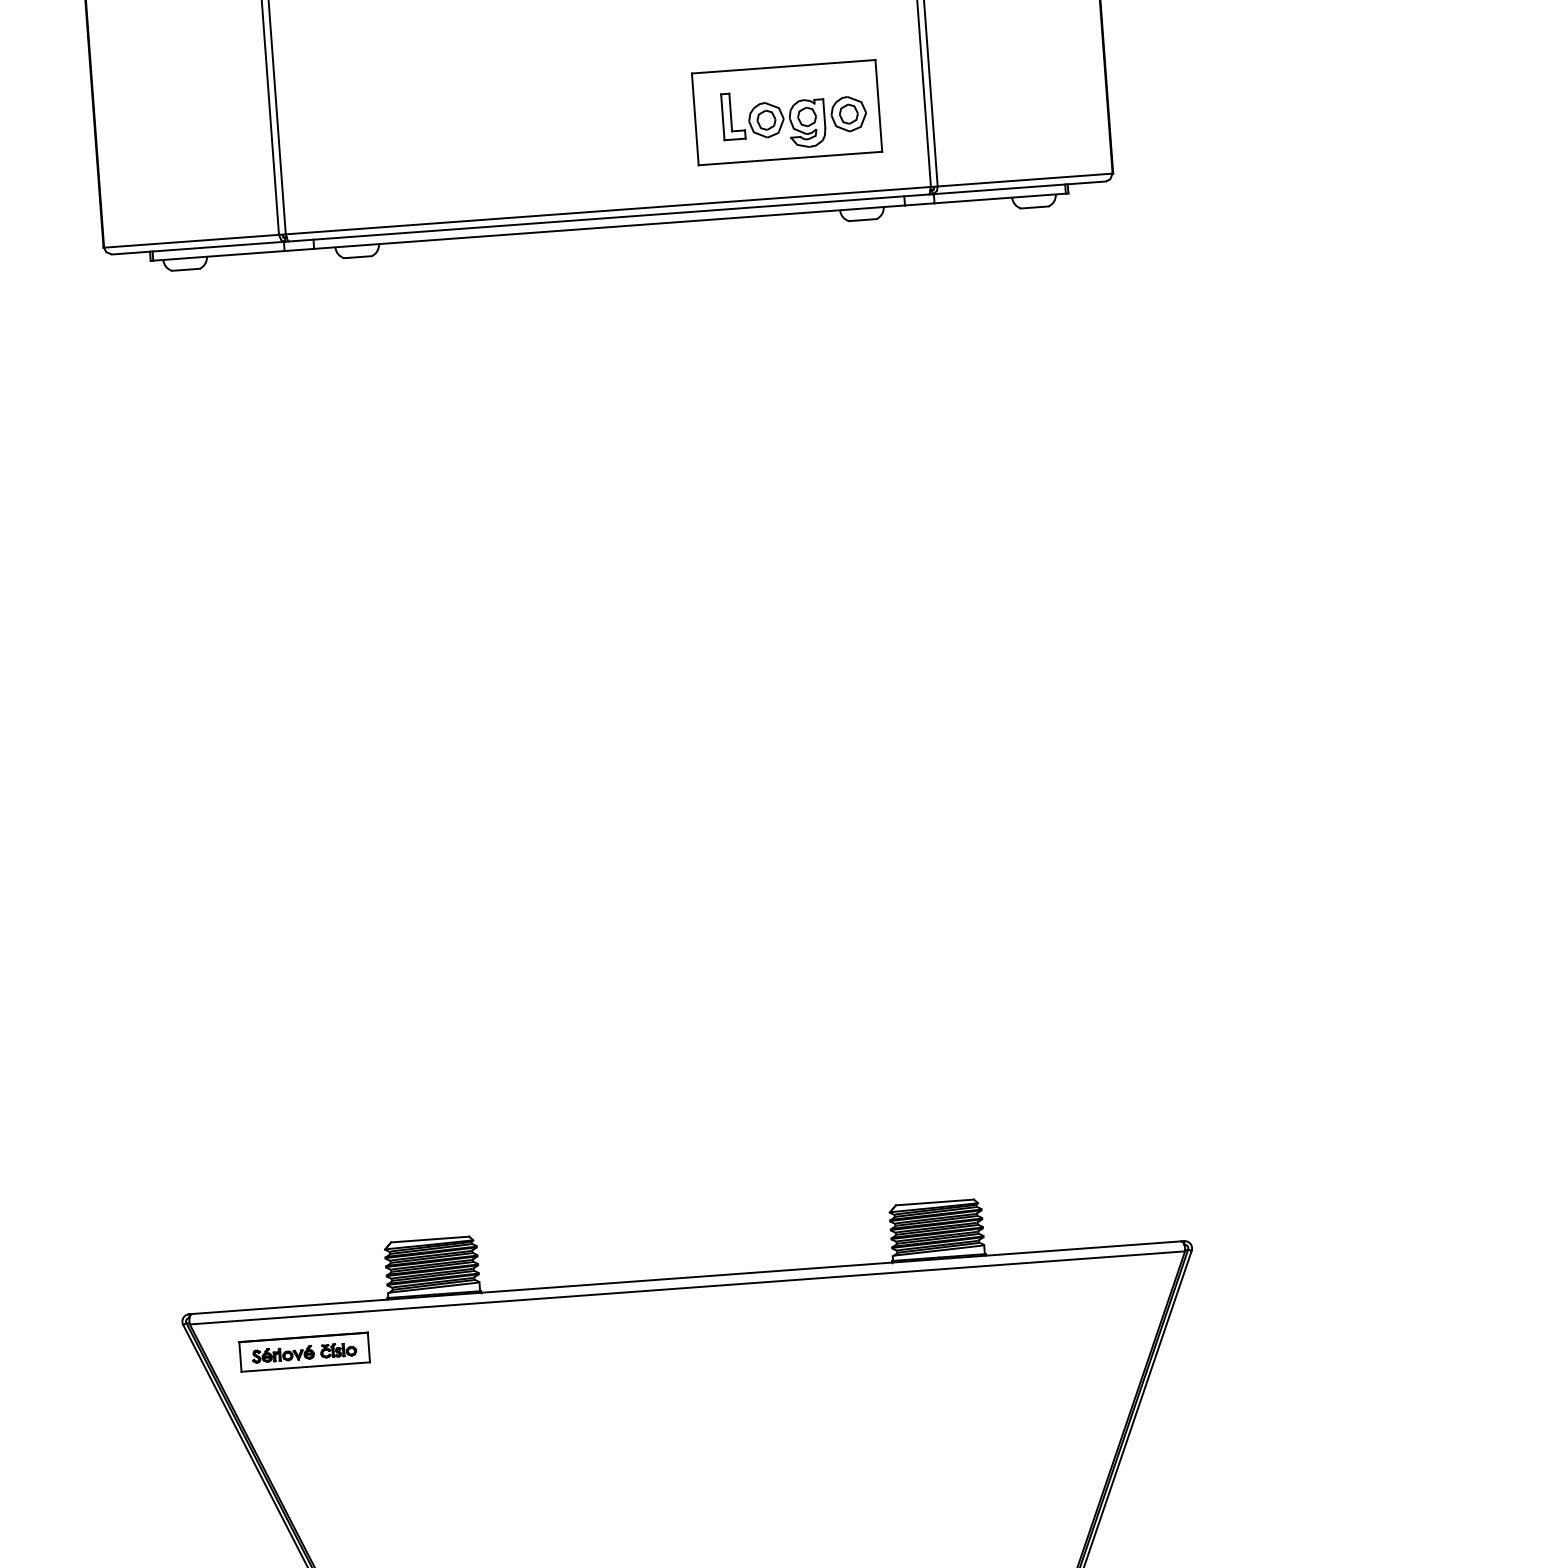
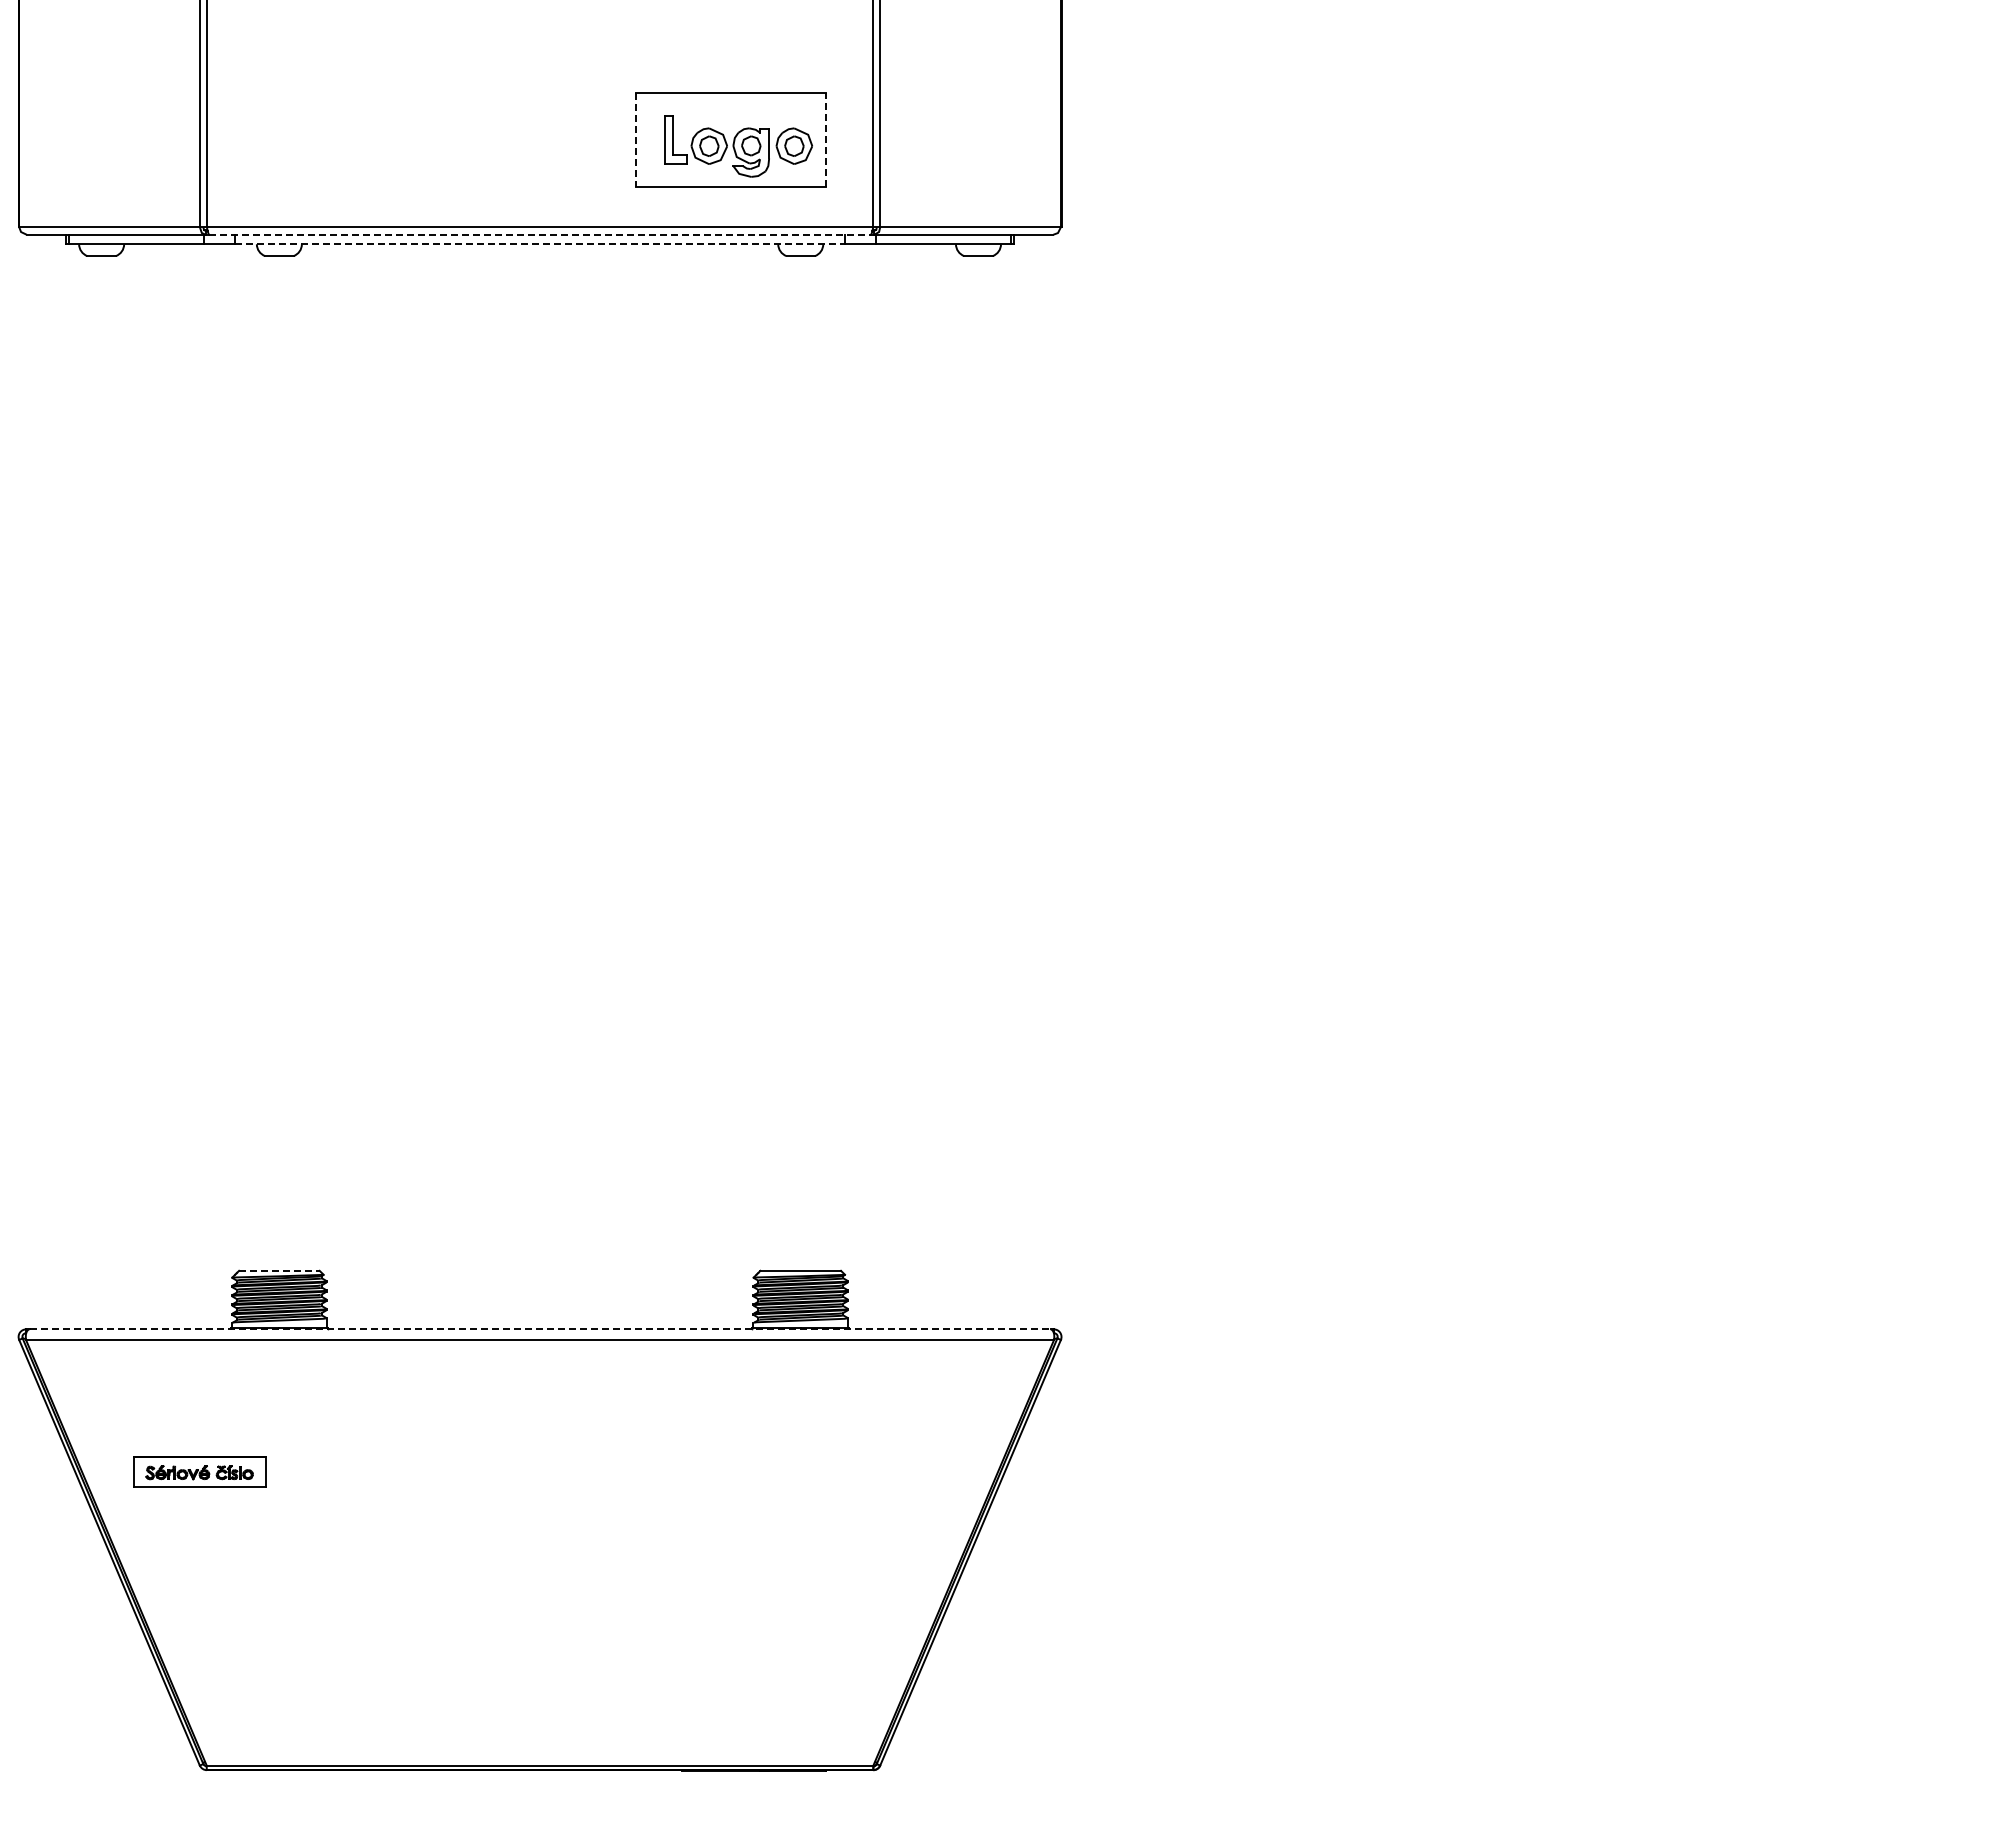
line: (878, 105) -> (825, 139), solid -> dashed
line: (695, 119) -> (636, 140), solid -> dashed
line: (609, 217) -> (540, 234), solid -> dashed
line: (610, 227) -> (540, 244), solid -> dashed
line: (430, 1239) -> (279, 1270), solid -> dashed
line: (687, 1277) -> (540, 1329), solid -> dashed
part: (304, 1351) -> (199, 1471), moved

